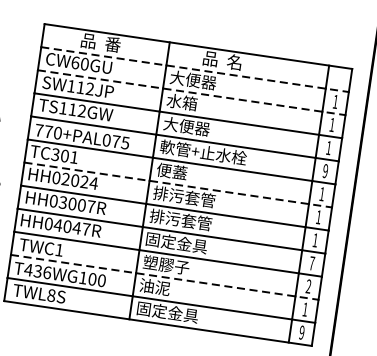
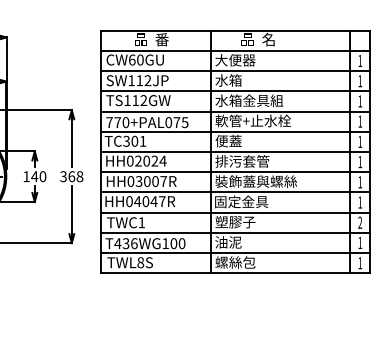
line: (194, 69) -> (235, 50), dashed -> solid
line: (191, 93) -> (235, 71), dashed -> solid
text: (202, 128) -> (249, 100), 大便器 -> 水箱金具組
text: (325, 171) -> (360, 121), 9 -> 1
line: (178, 184) -> (235, 151), dashed -> solid
text: (195, 222) -> (255, 181), 排污套管 -> 裝飾蓋與螺絲
text: (312, 263) -> (360, 202), 7 -> 1
line: (164, 276) -> (235, 232), dashed -> solid
text: (167, 312) -> (242, 262), 固定金具 -> 螺絲包
text: (302, 333) -> (360, 263), 9 -> 1

